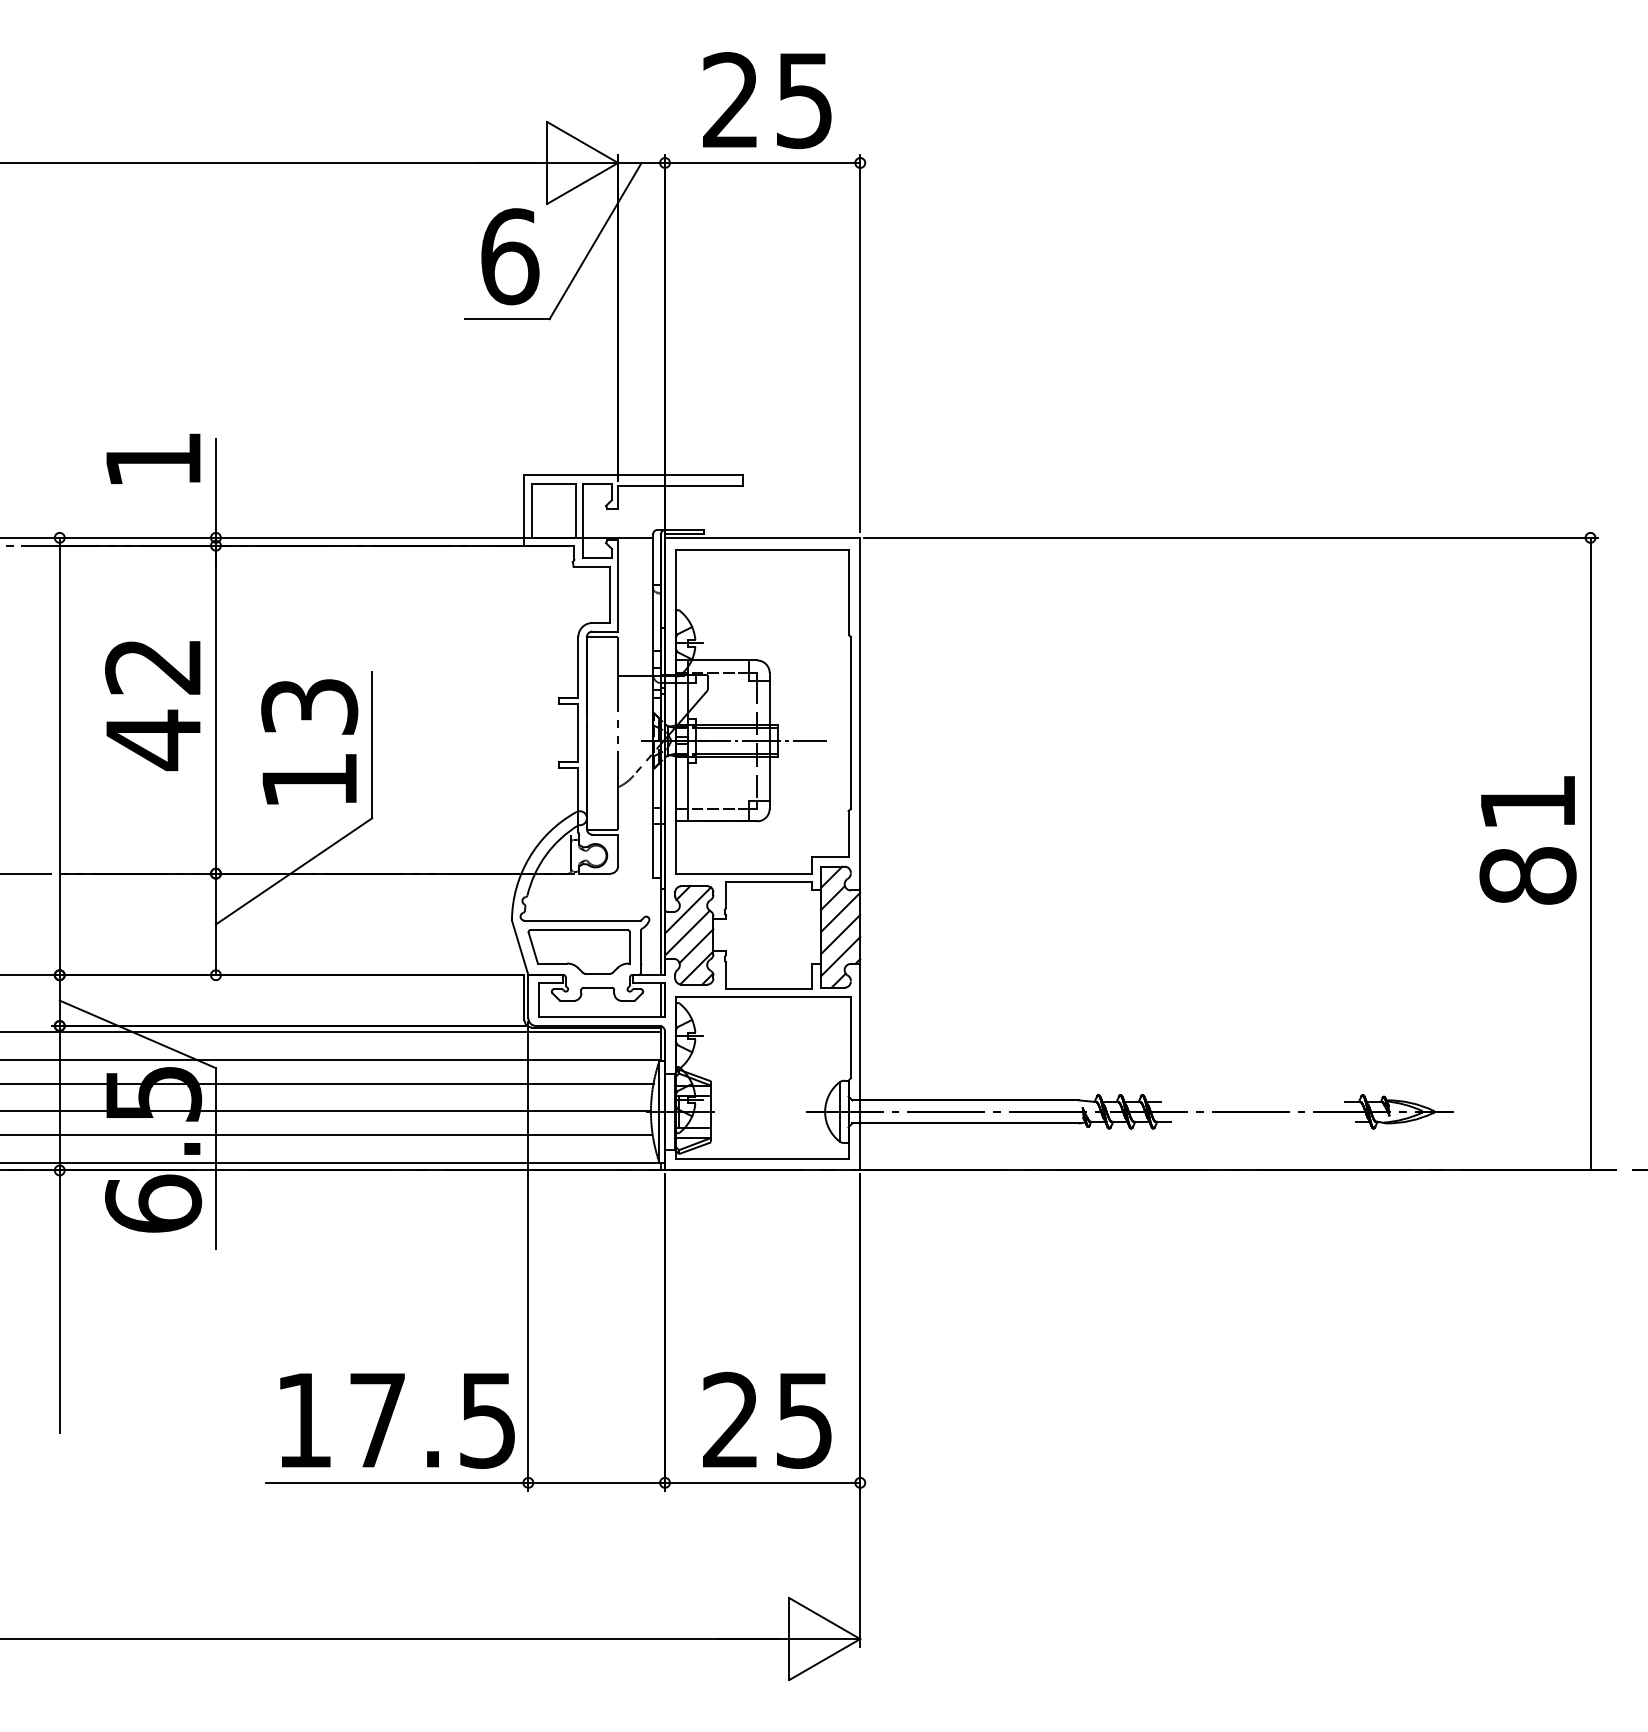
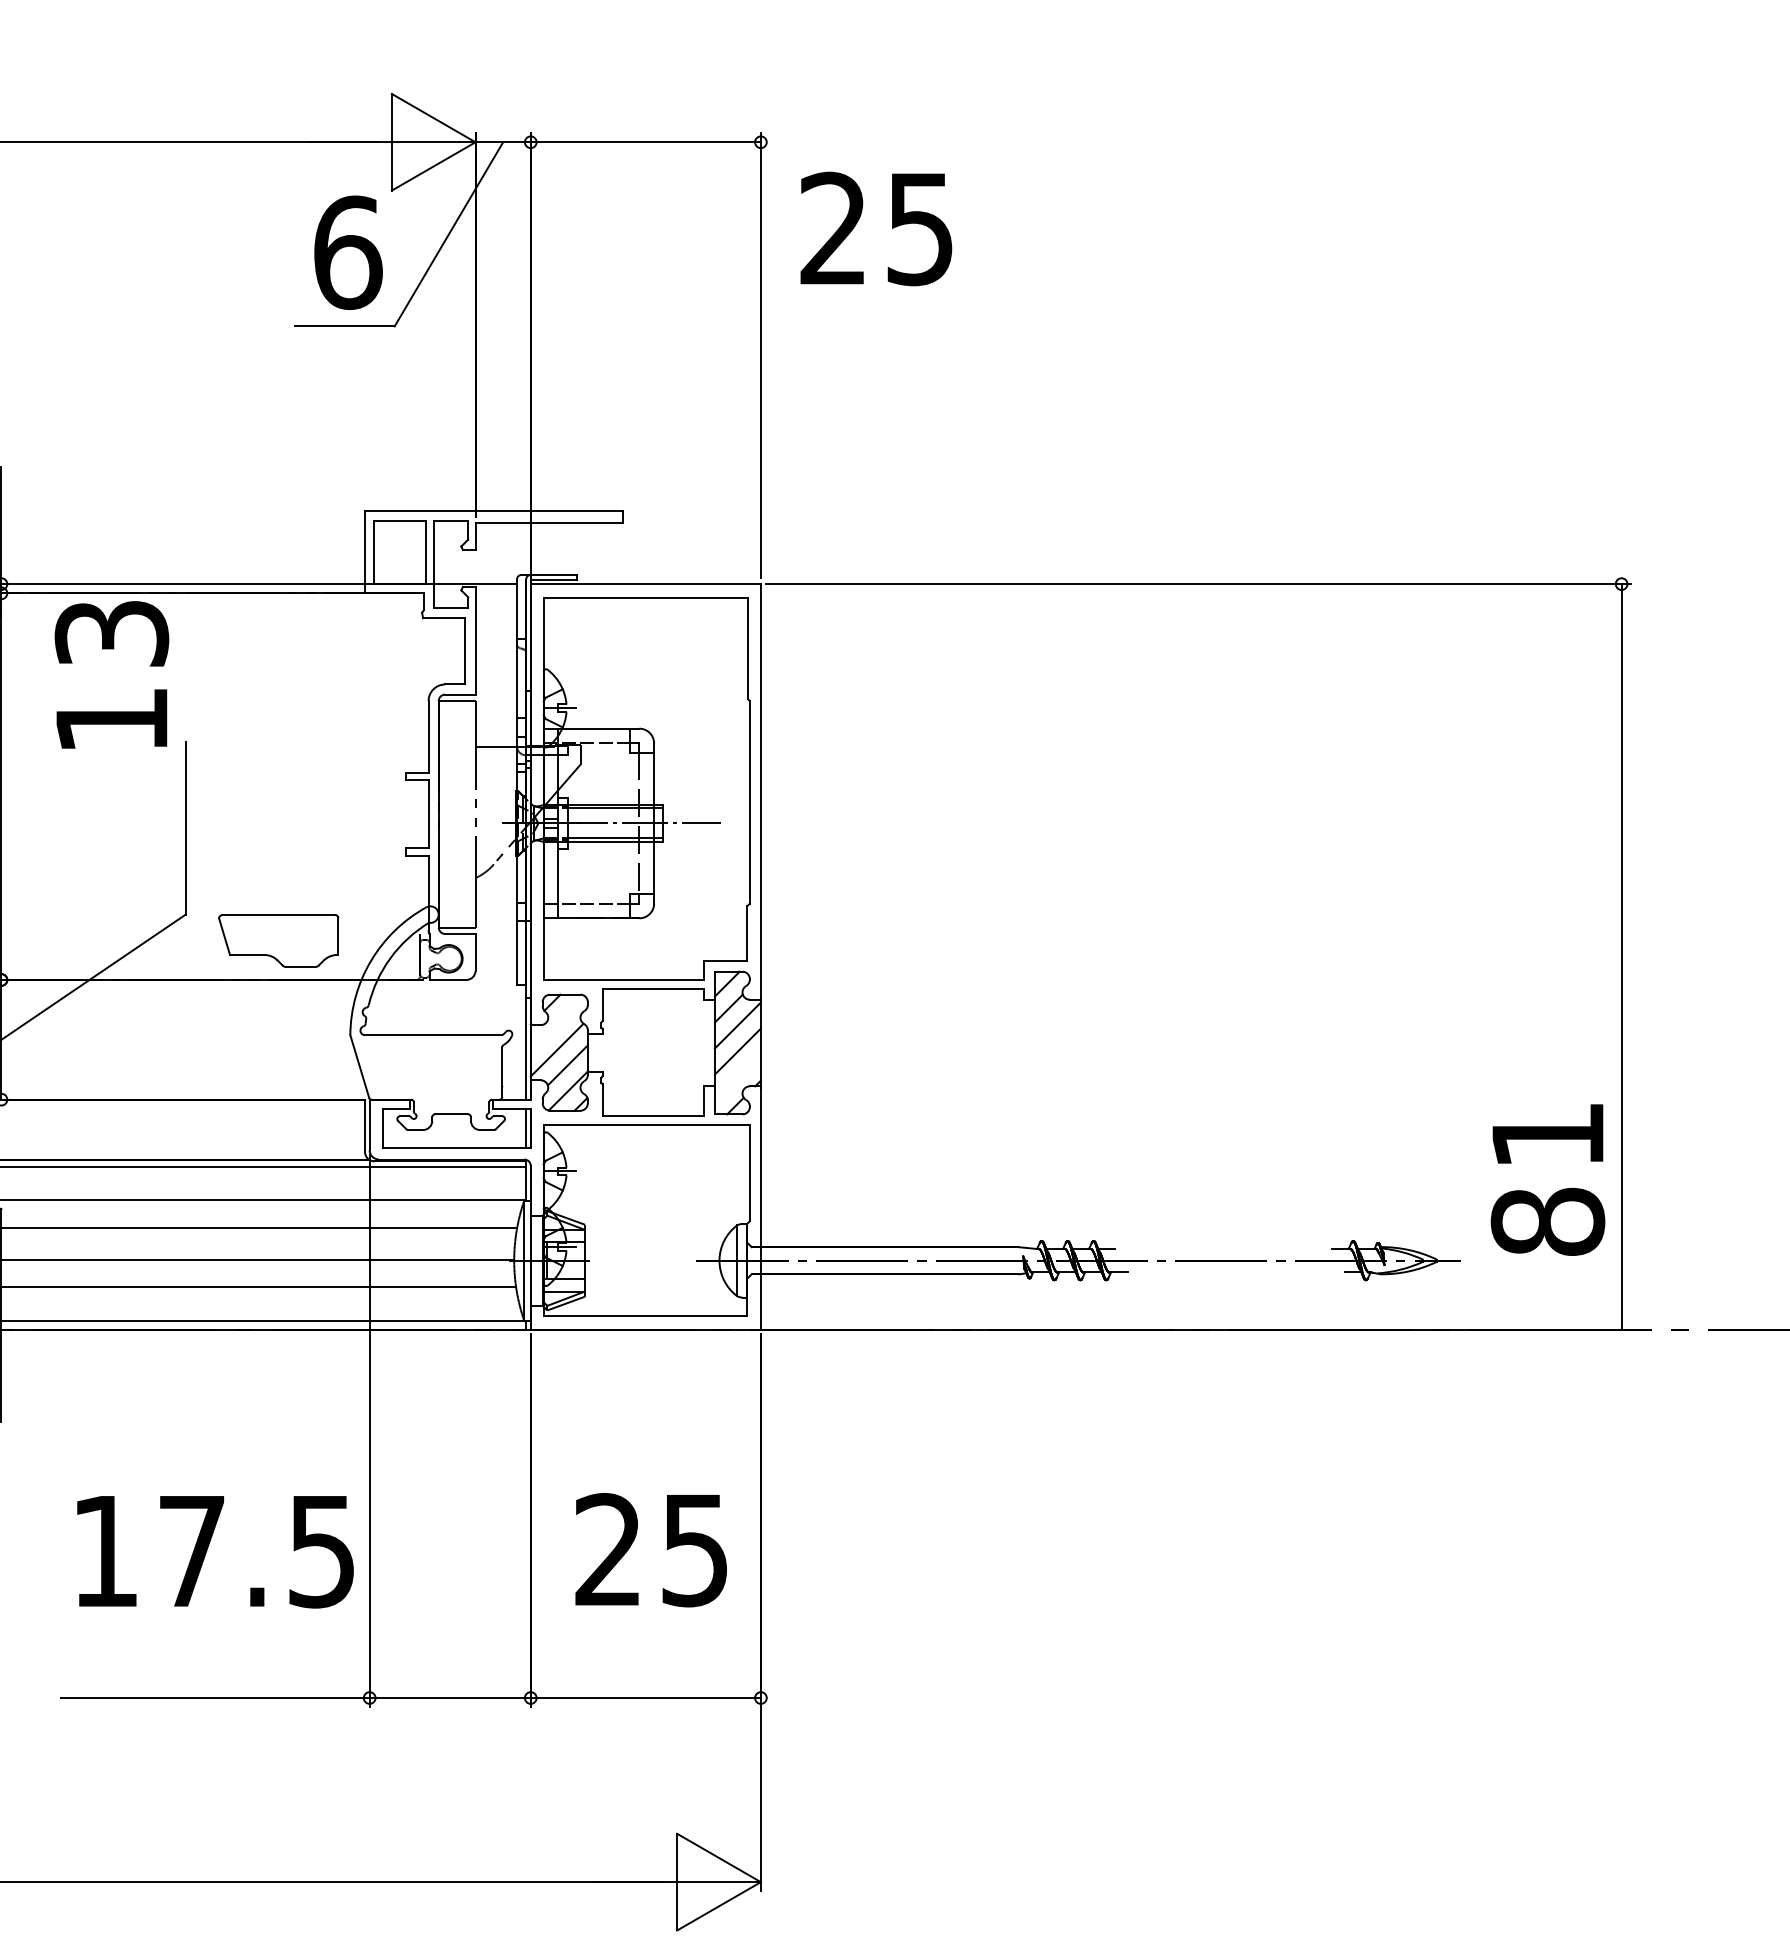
text: (767, 100) -> (876, 228), moved
text: (309, 741) -> (111, 674), moved
text: (1527, 840) -> (1547, 1180), moved
line: (688, 910) -> (558, 1023), removed
part: (578, 951) -> (277, 940), moved
line: (840, 956) -> (737, 1077), removed
text: (767, 1419) -> (651, 1549), moved
text: (397, 1420) -> (215, 1551), moved

